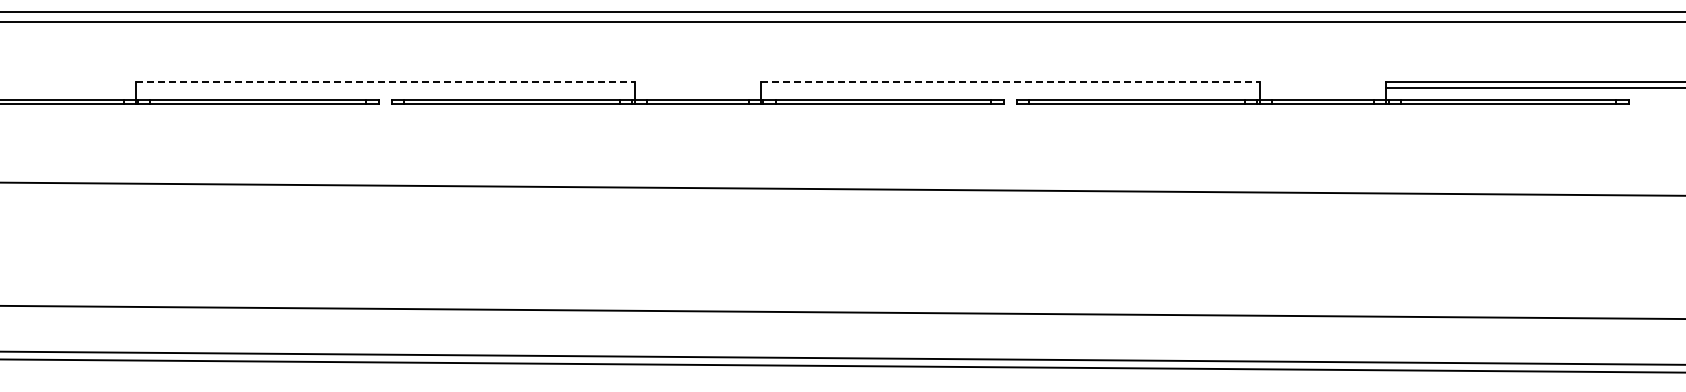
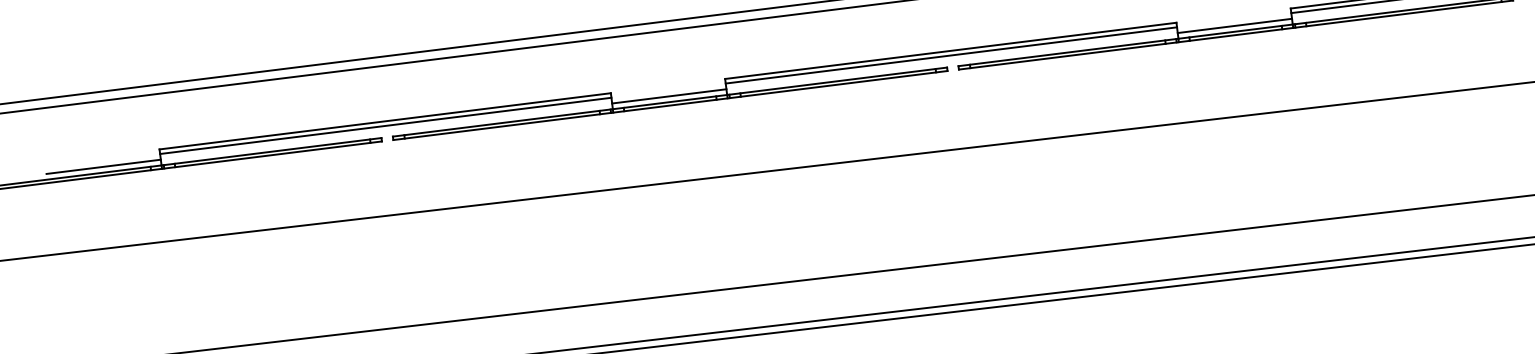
line: (385, 82) -> (385, 121), dashed -> solid
line: (1010, 82) -> (950, 50), dashed -> solid
line: (384, 87) -> (385, 125), added
line: (1009, 87) -> (950, 55), added
line: (72, 93) -> (103, 166), added
line: (697, 93) -> (669, 96), added
line: (1322, 93) -> (1234, 25), added

